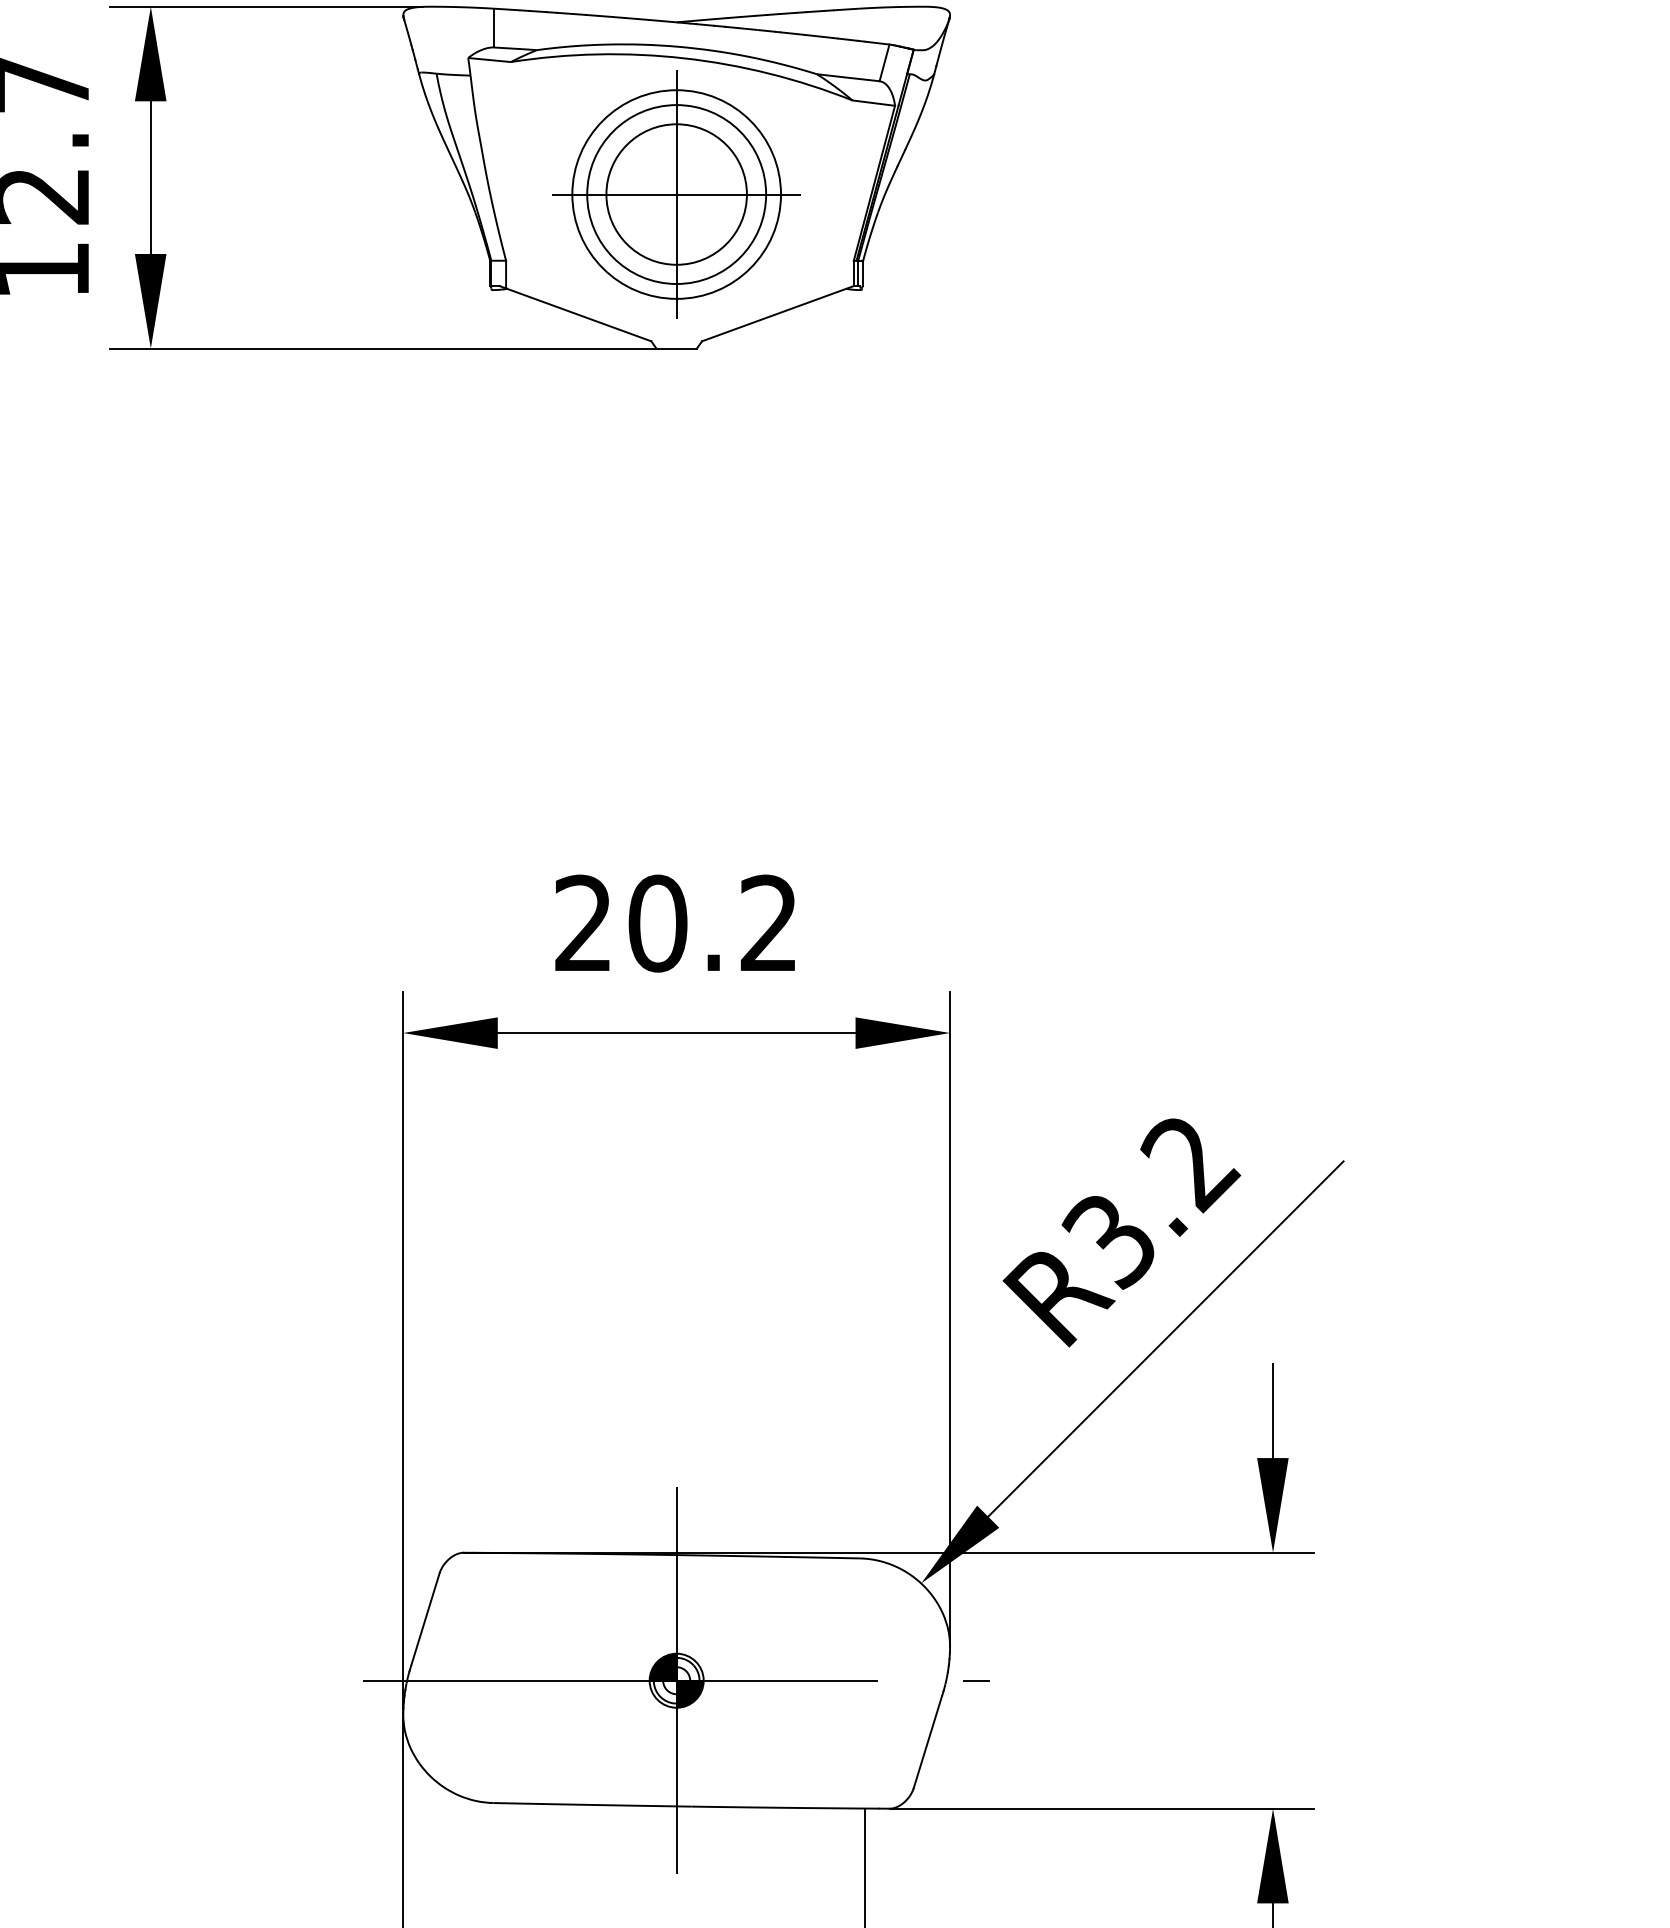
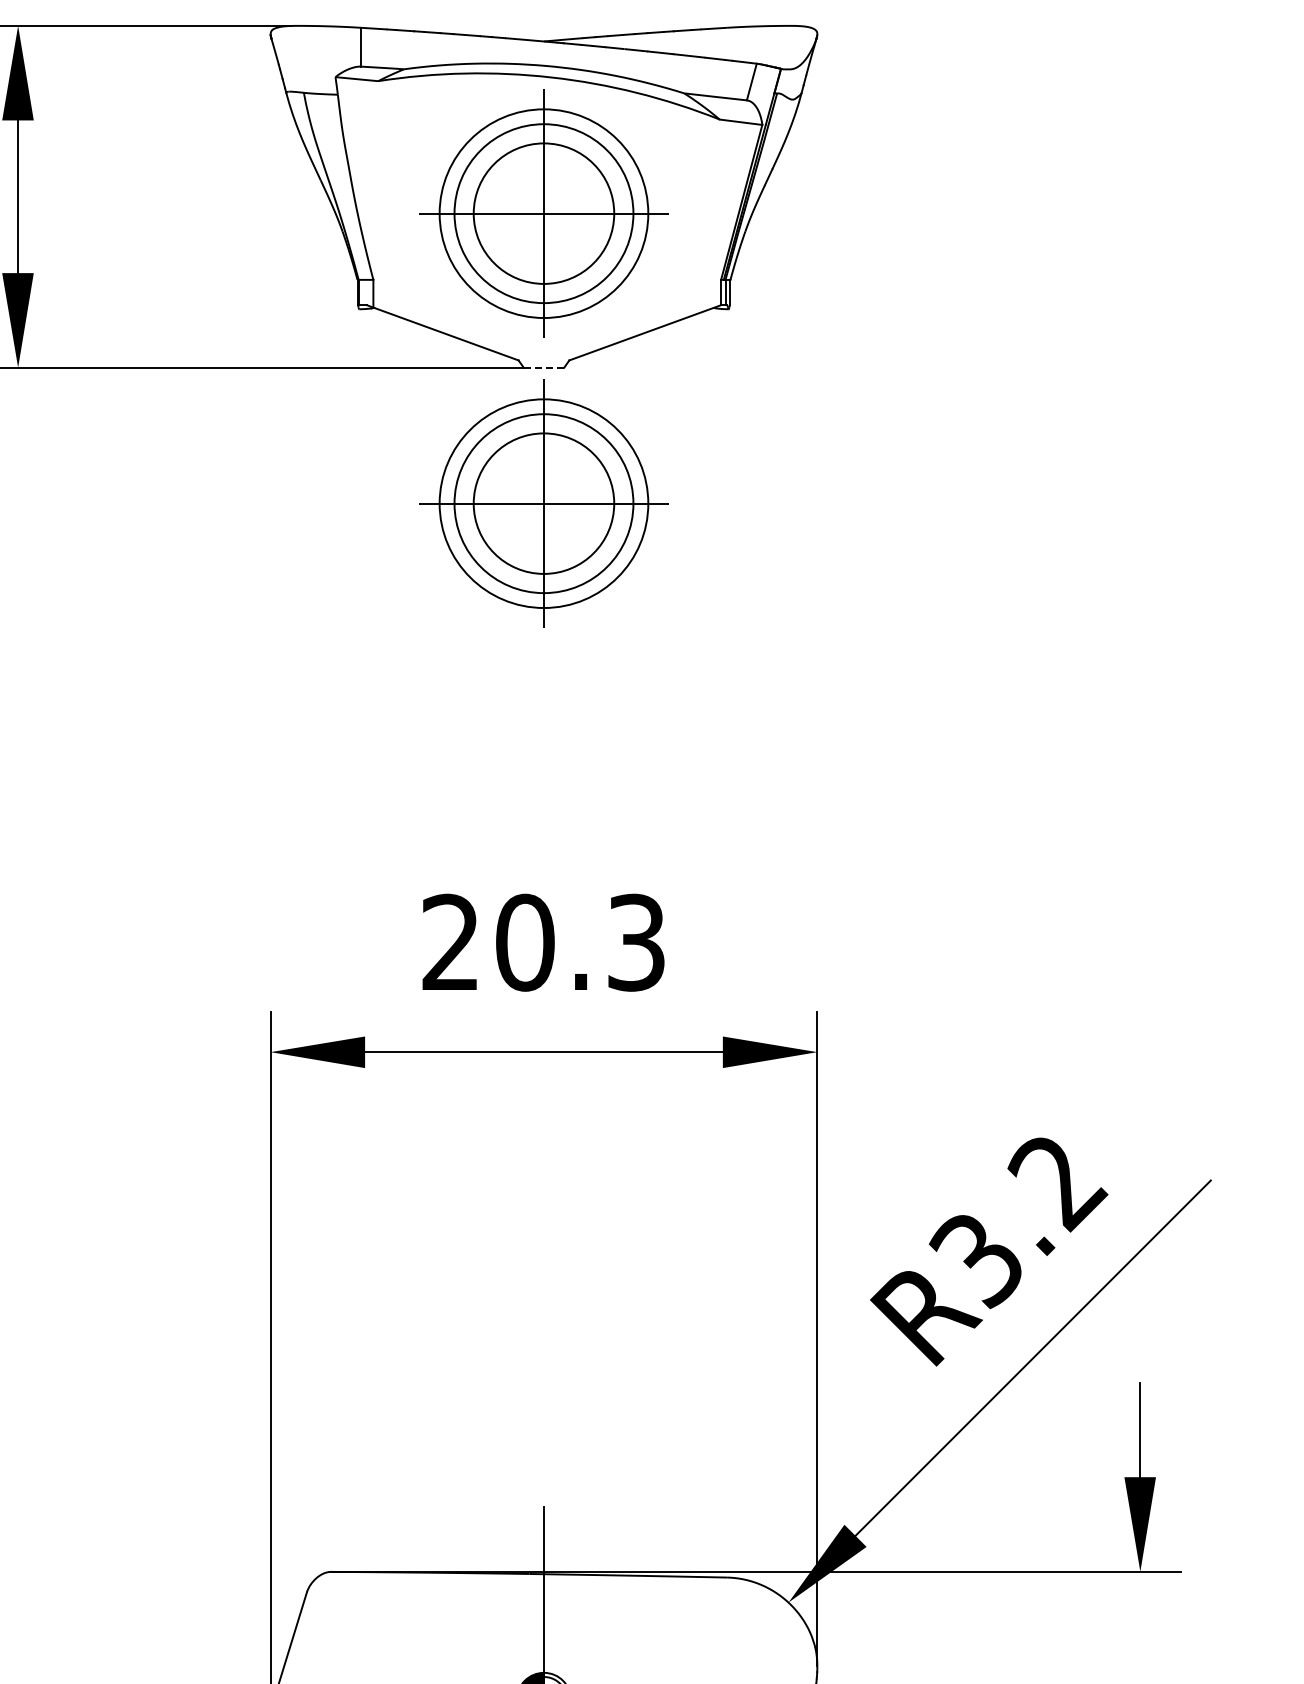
line: (676, 348) -> (543, 367), solid -> dashed
part: (676, 484) -> (543, 503), added
text: (768, 923) -> (635, 942), 20.2 -> 20.3

